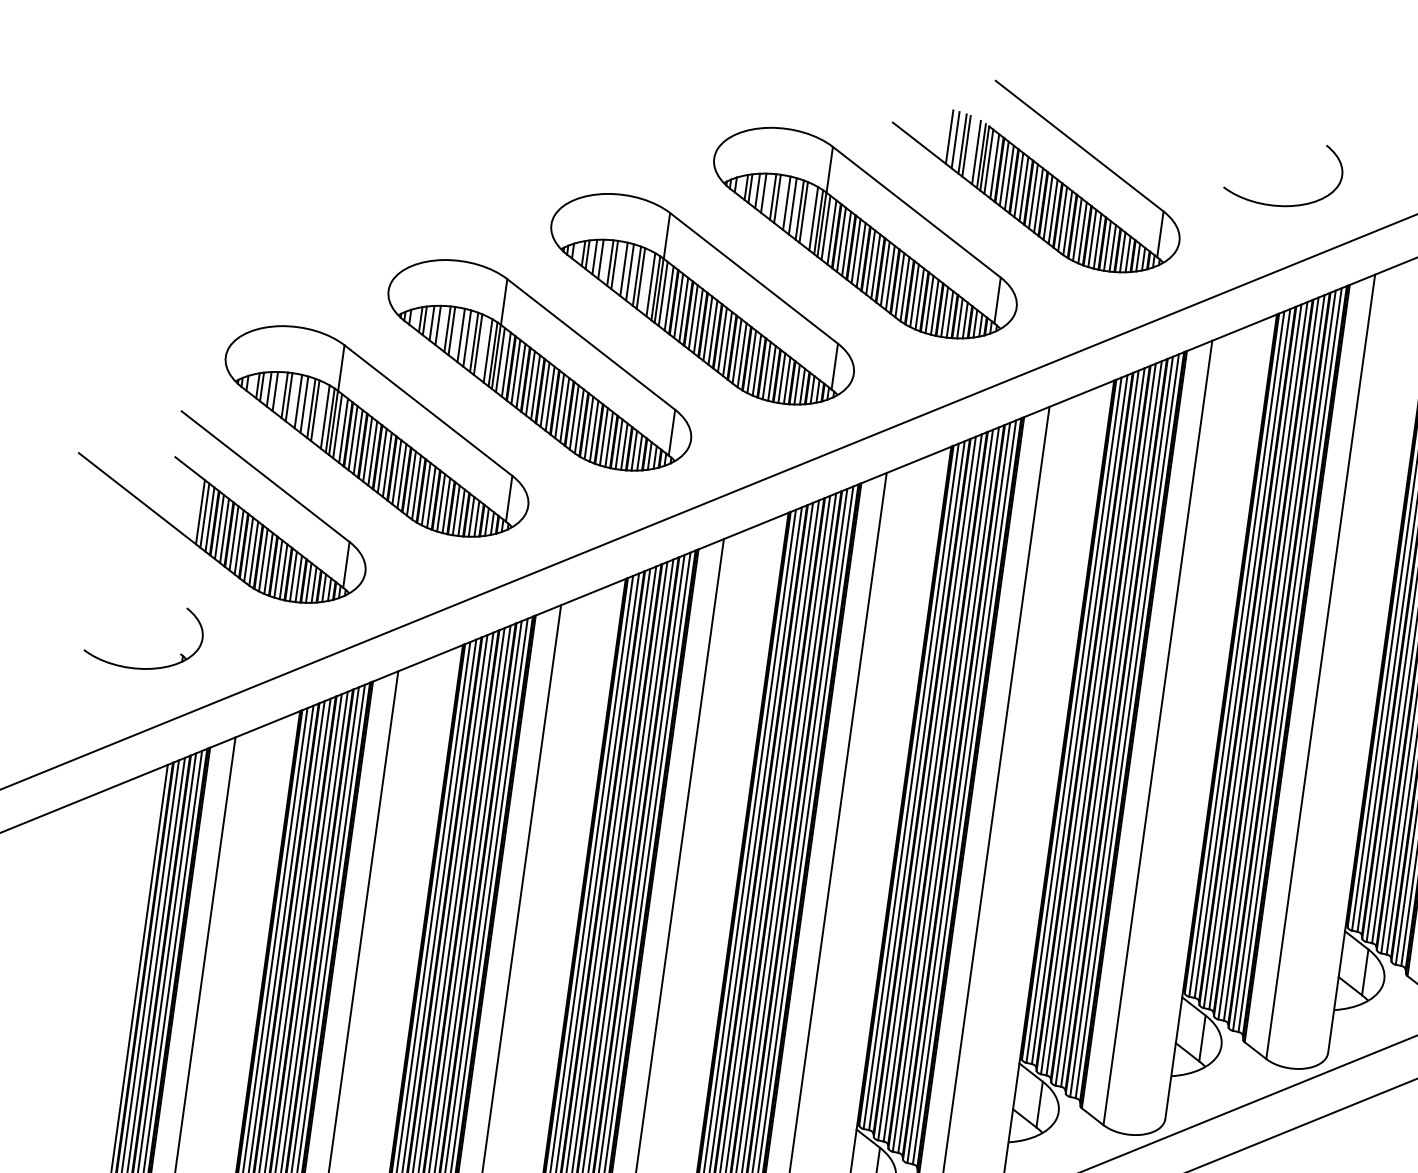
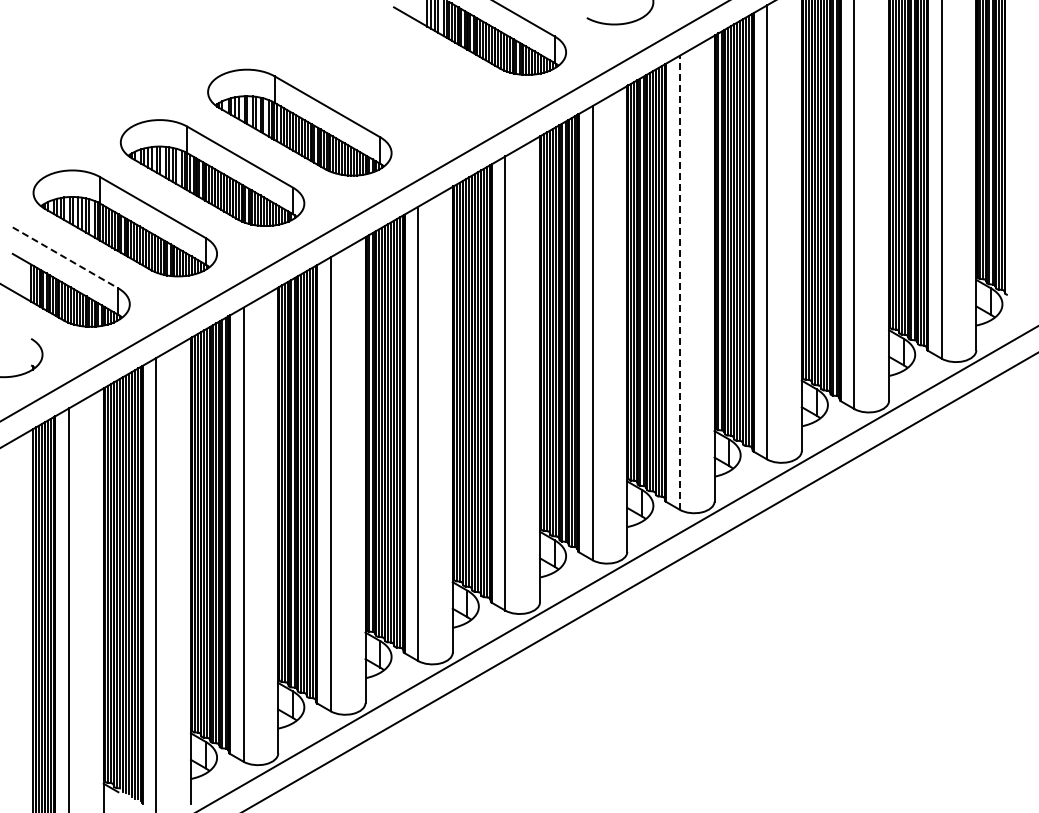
part: (864, 233) -> (386, 72), removed
line: (265, 475) -> (65, 257), solid -> dashed
line: (1320, 666) -> (679, 282), solid -> dashed

